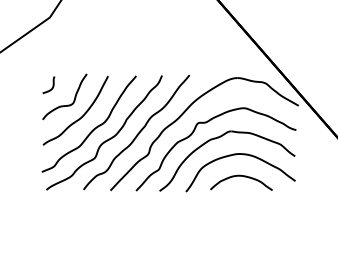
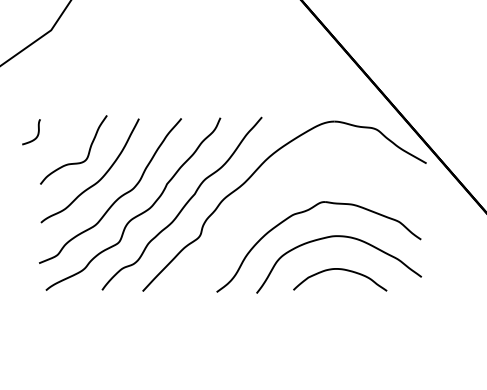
curve: (52, 84) -> (37, 131), moved
part: (193, 133) -> (267, 205), removed

